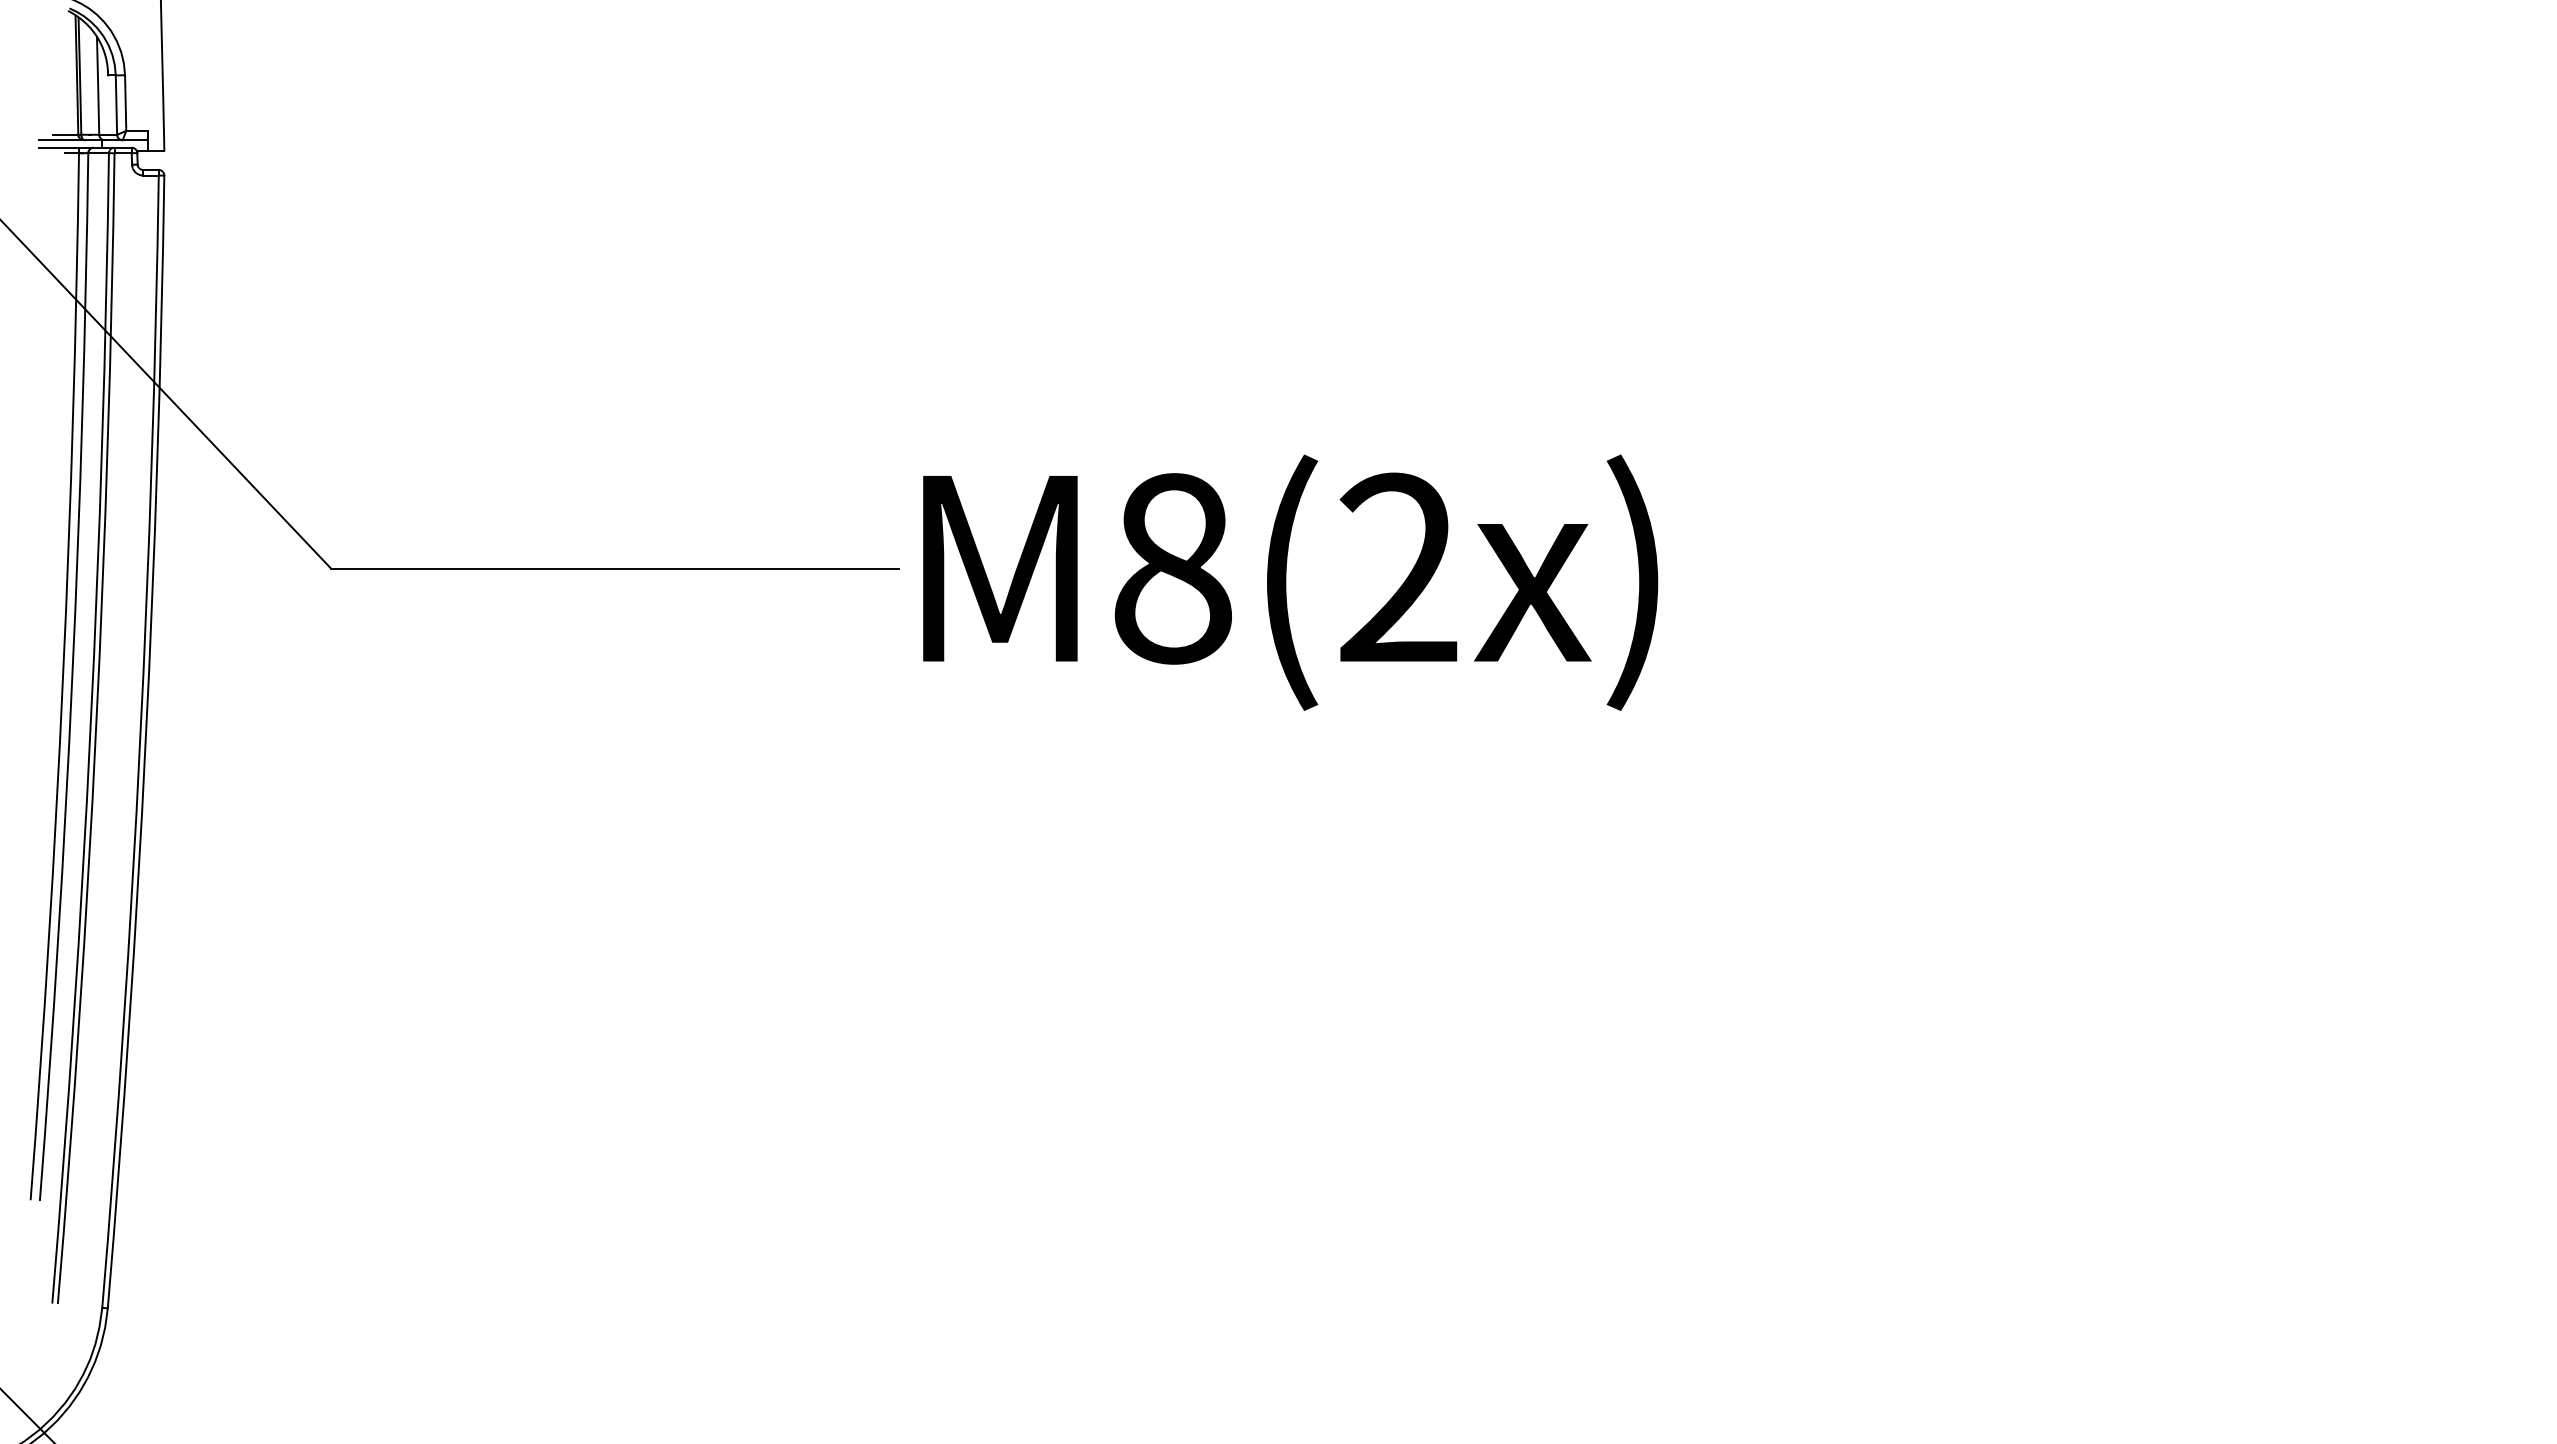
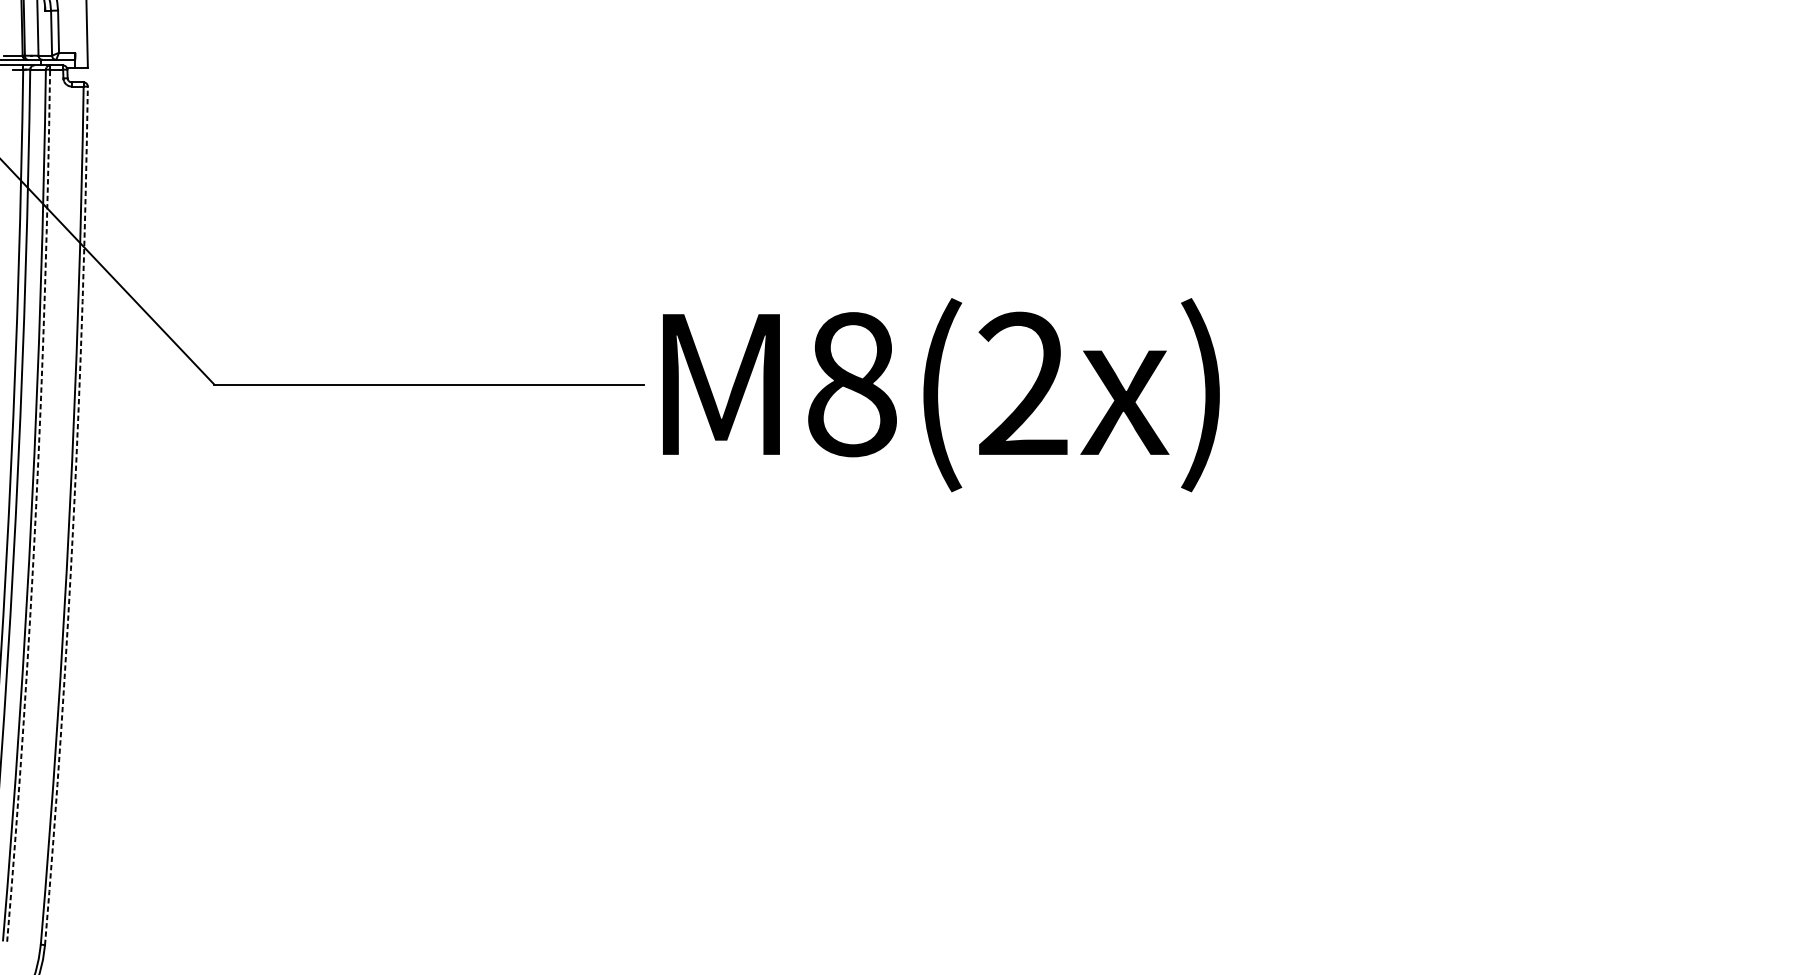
arc: (96, 729) -> (36, 506), solid -> dashed
arc: (145, 742) -> (73, 516), solid -> dashed

